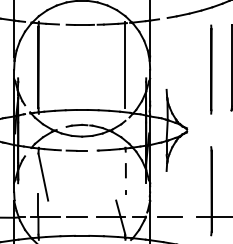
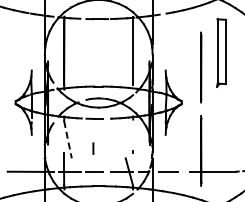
line: (211, 69) -> (201, 67), moved
line: (126, 170) -> (93, 148), moved
line: (43, 178) -> (68, 140), solid -> dashed

